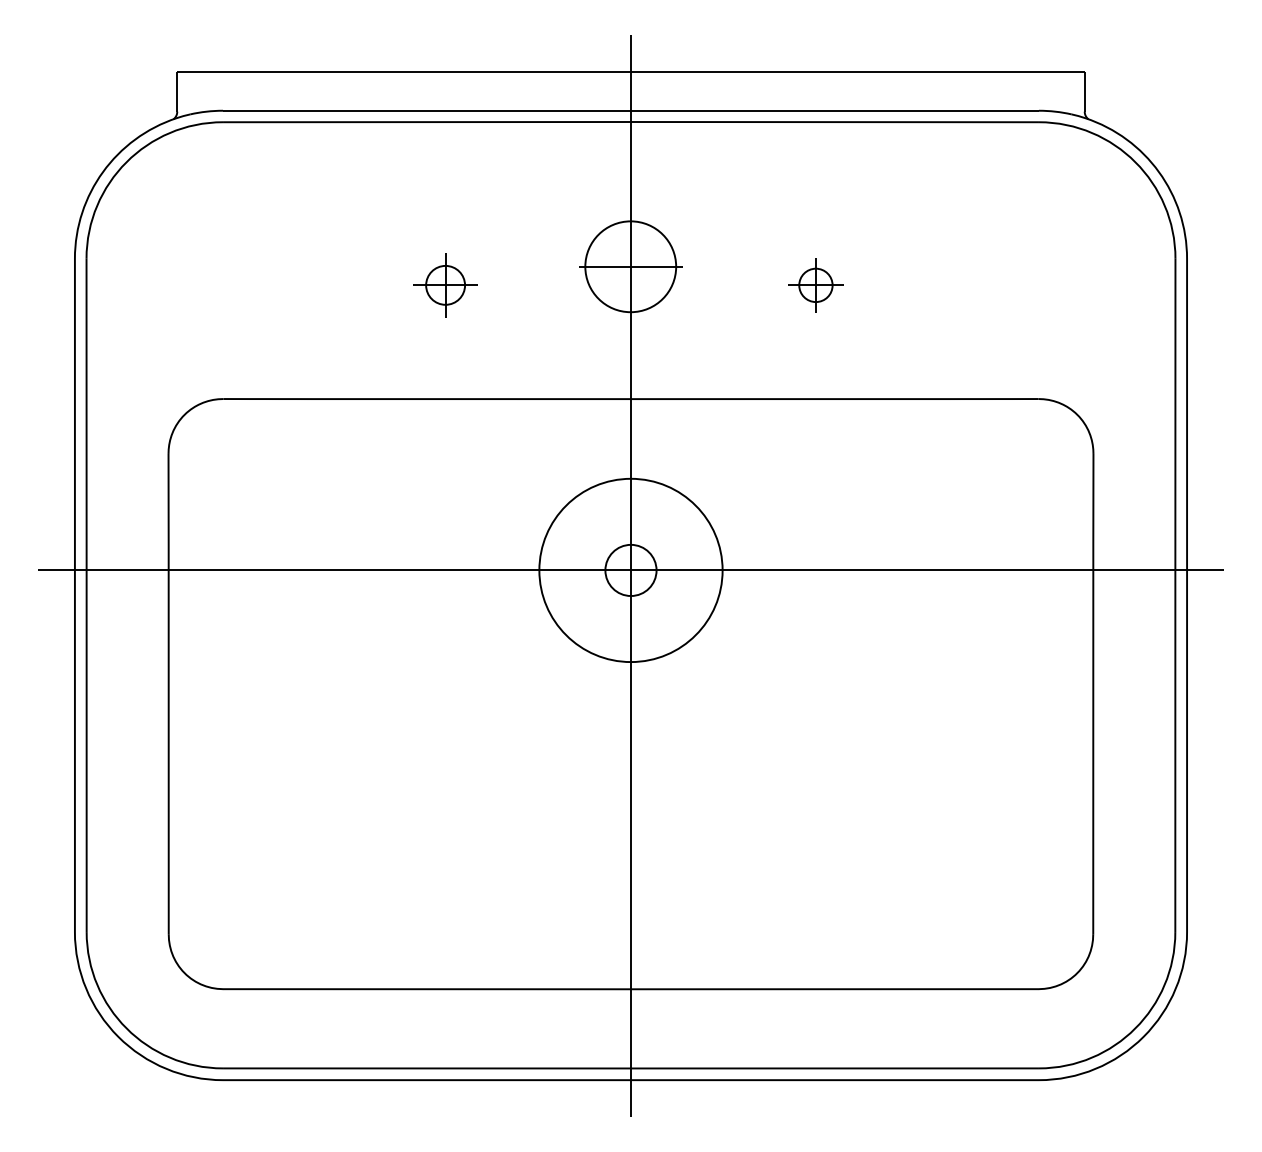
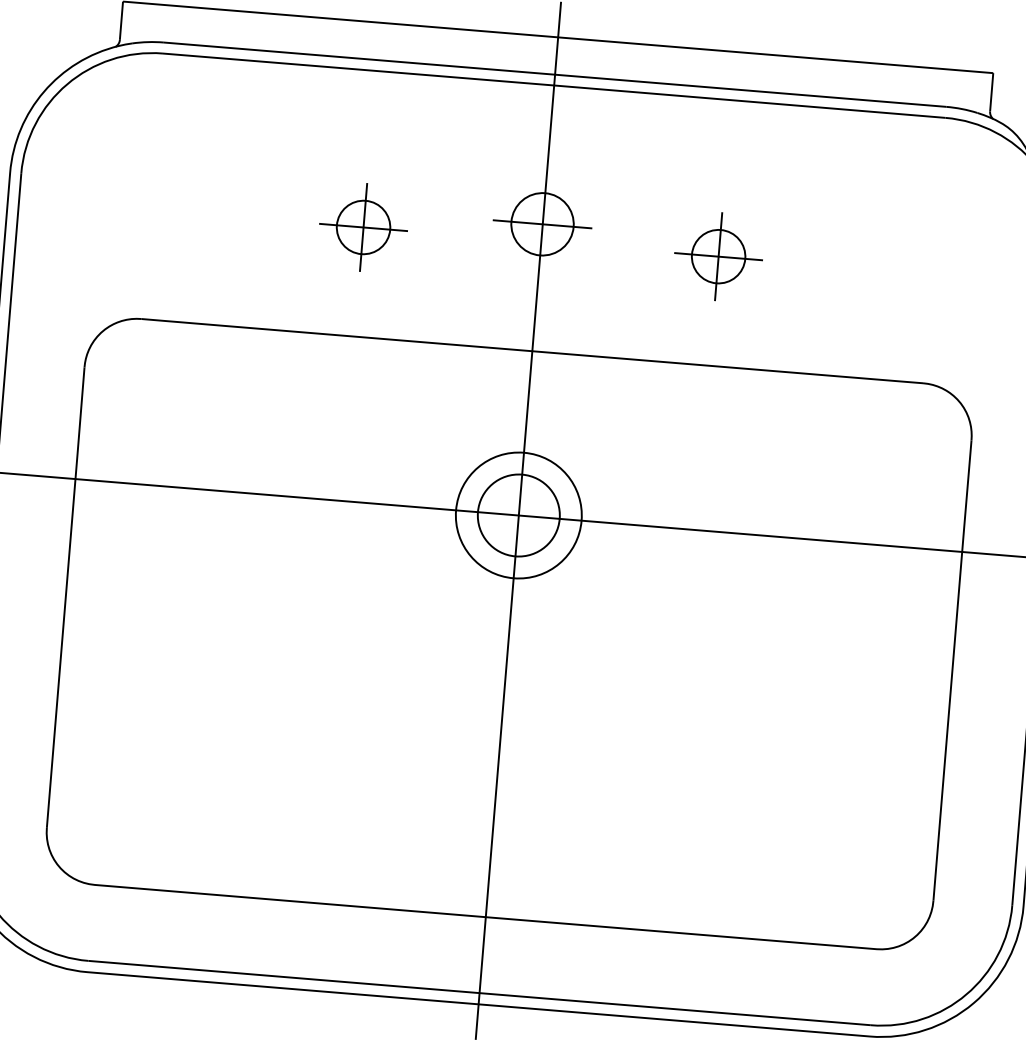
circle: (630, 266) -> (542, 224), size x0.71
part: (445, 285) -> (363, 227), size x1.43
part: (815, 285) -> (718, 256), size x1.67
circle: (630, 570) -> (518, 515), size x0.71
circle: (630, 570) -> (518, 515), size x1.67

